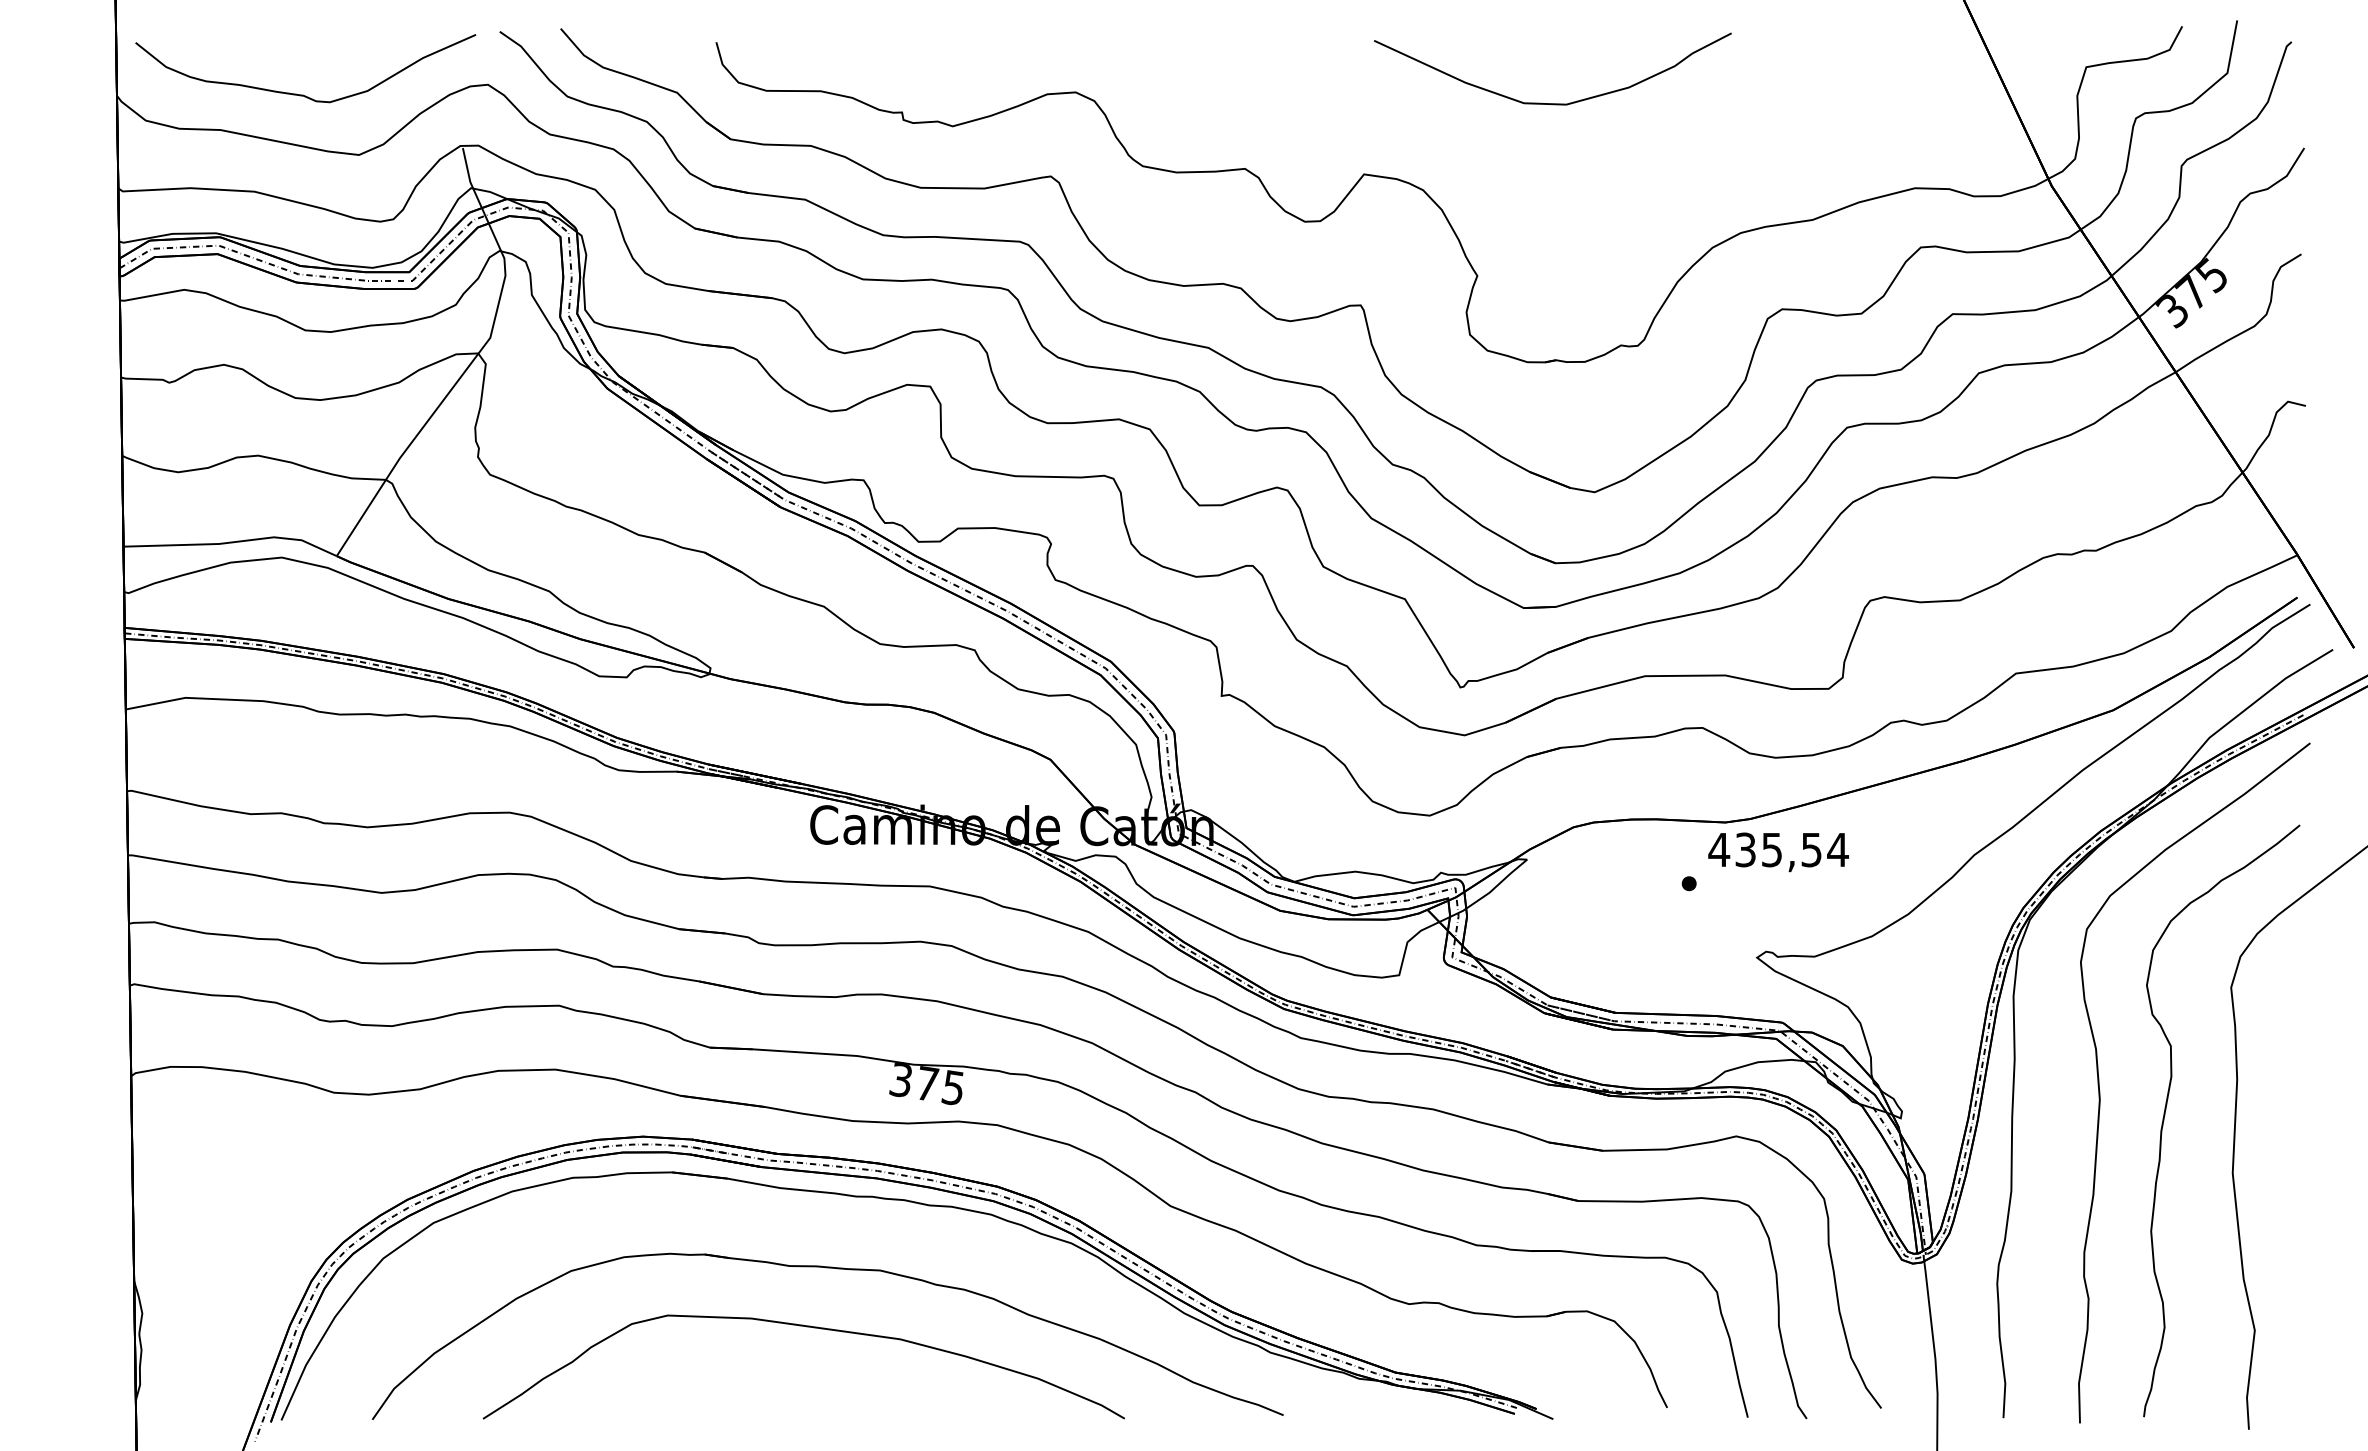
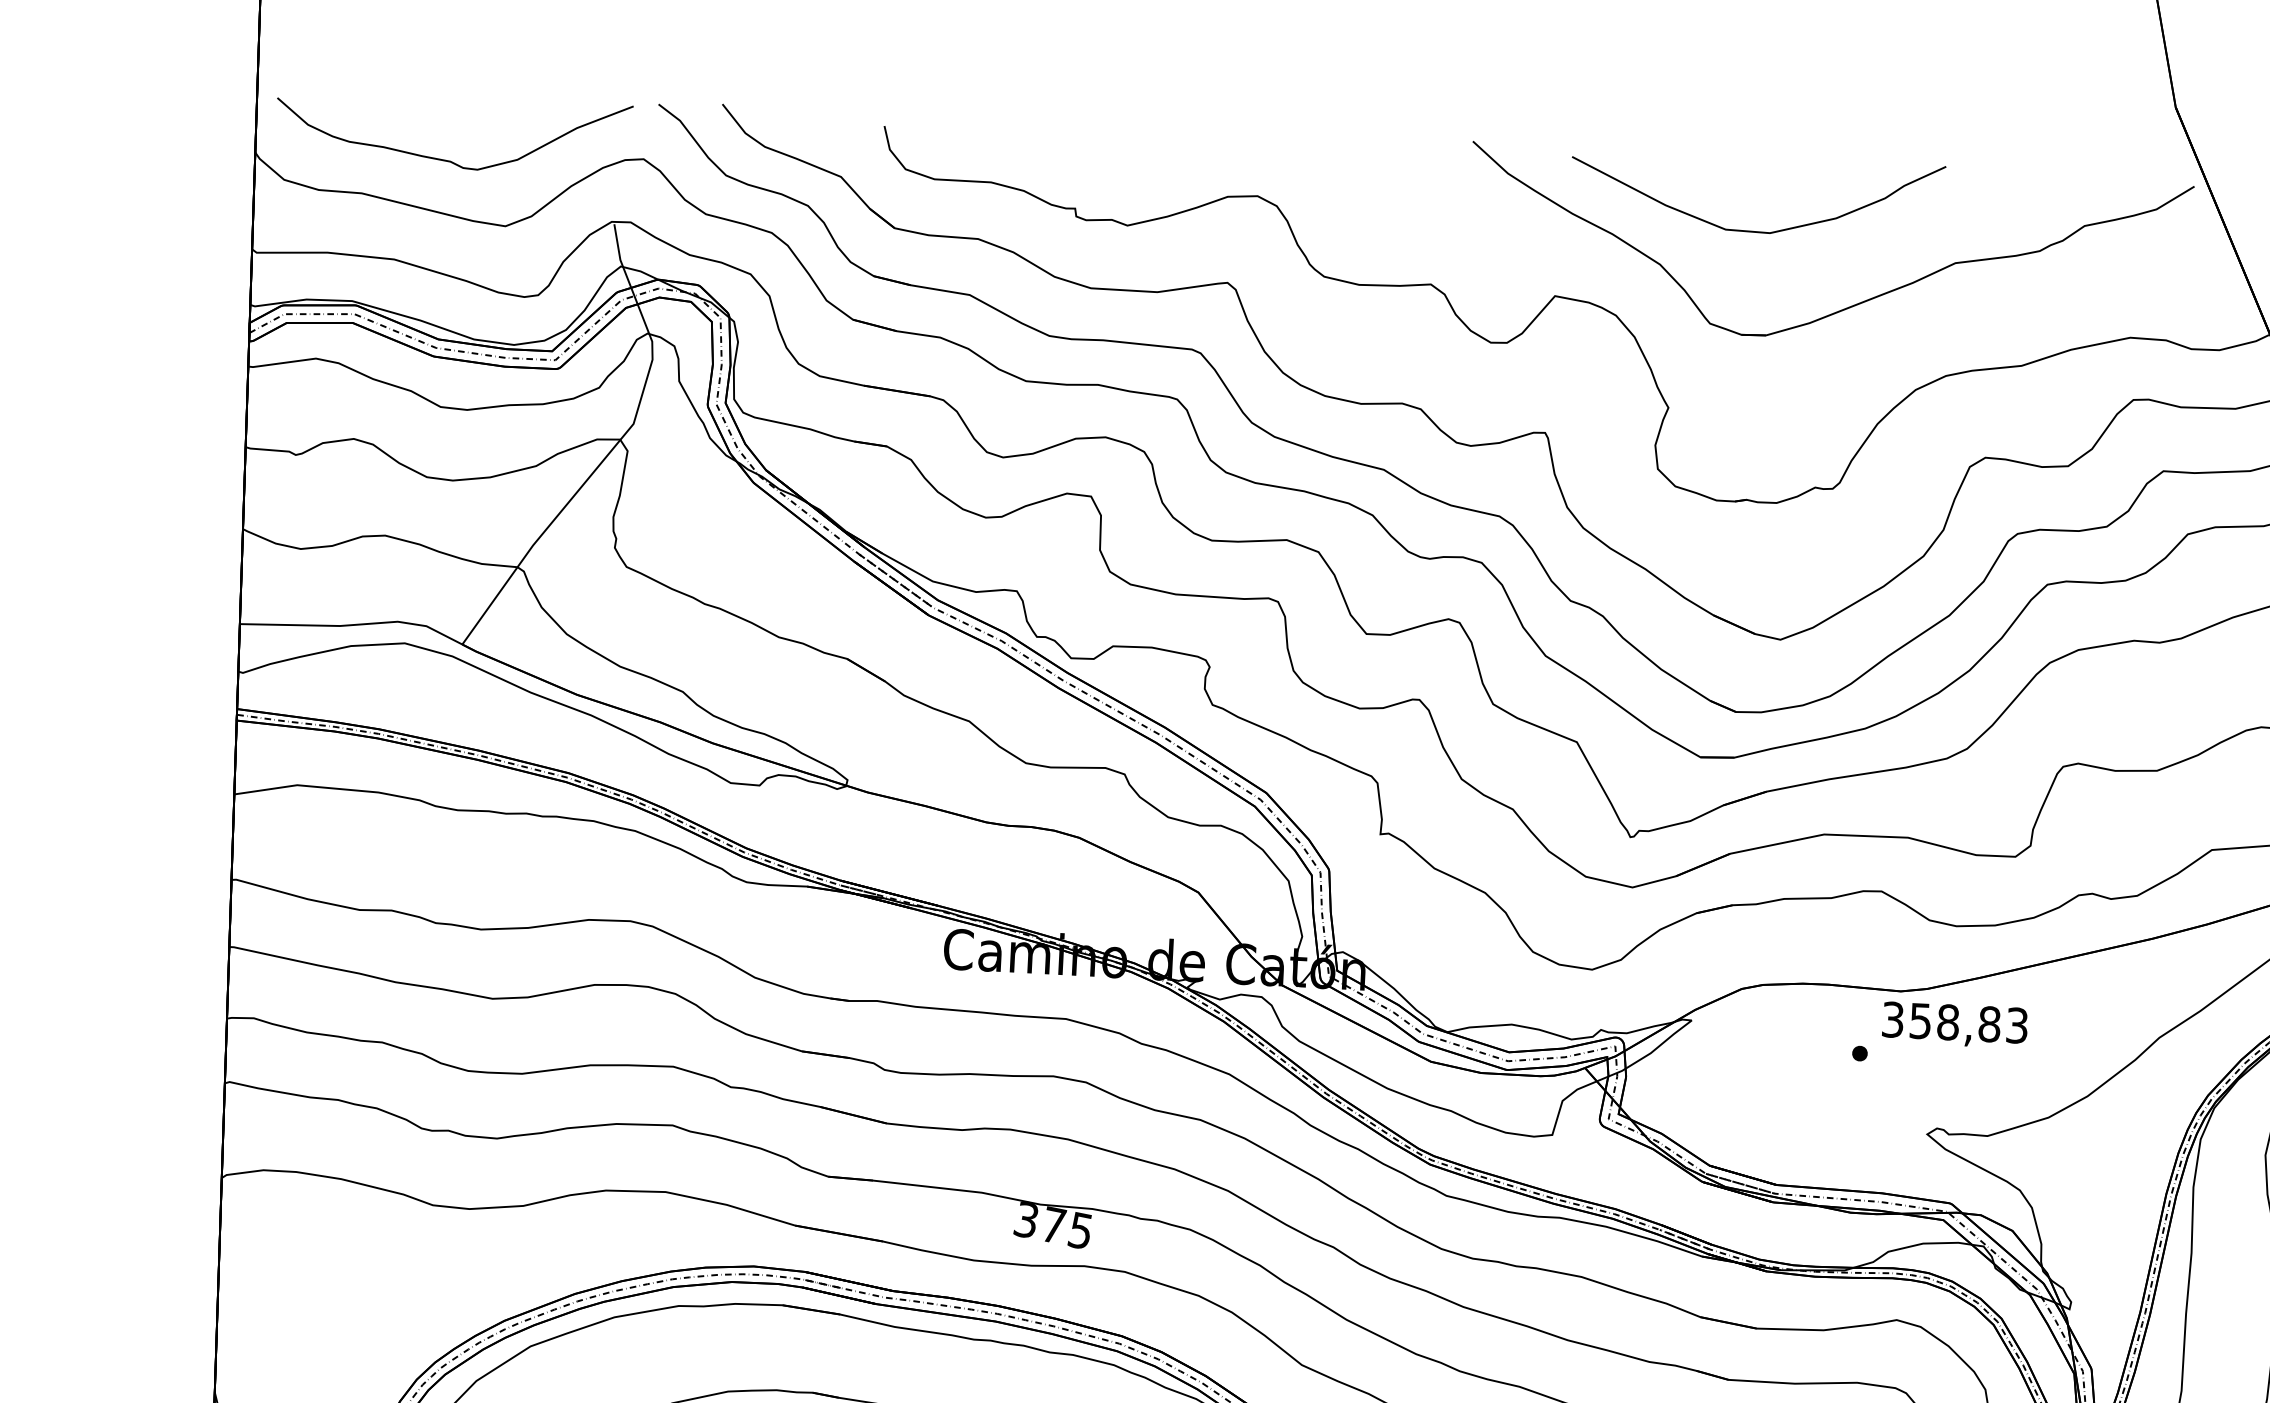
part: (1650, 168) -> (1854, 304), added
text: (1778, 849) -> (1954, 1022), 435,54 -> 358,83

